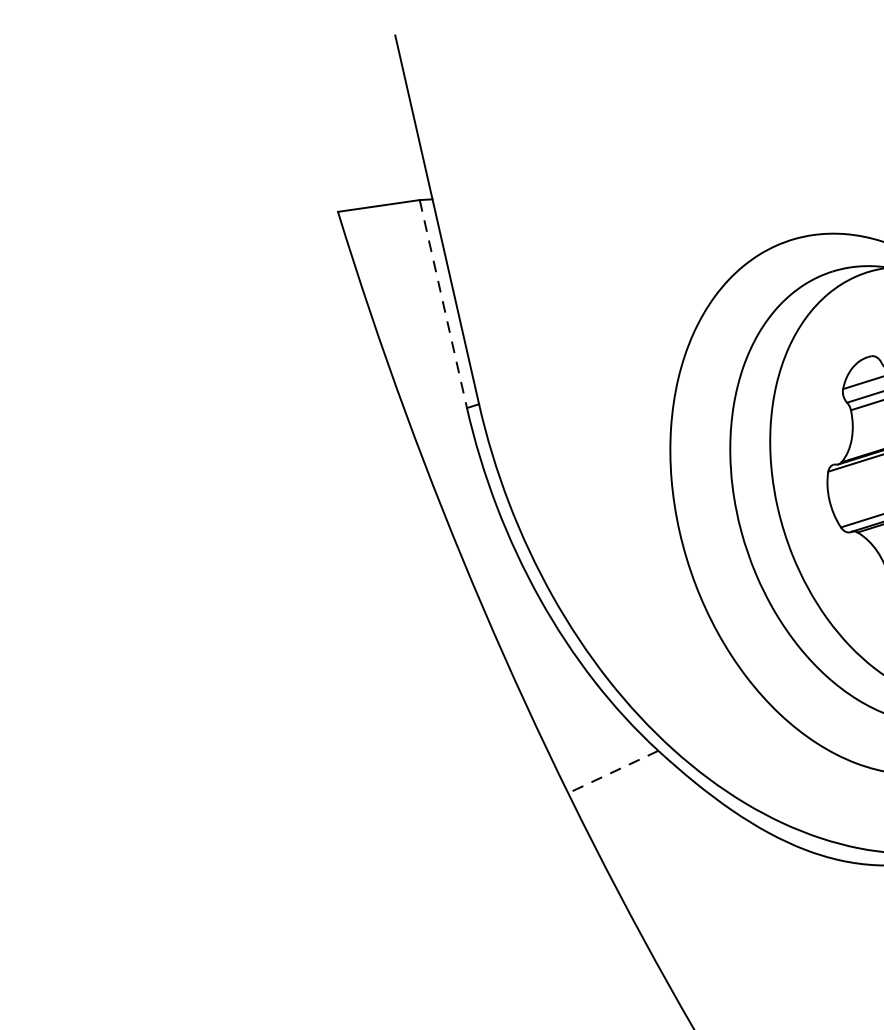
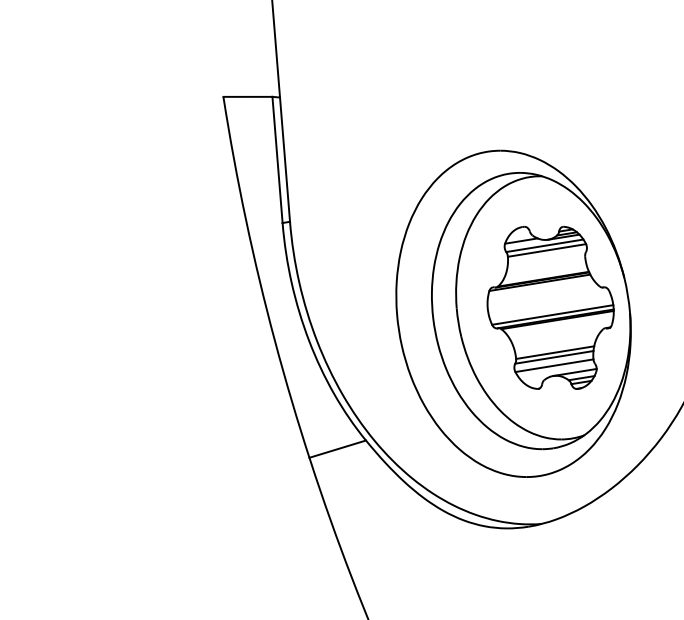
line: (443, 304) -> (277, 160), dashed -> solid
line: (612, 772) -> (337, 449), dashed -> solid

